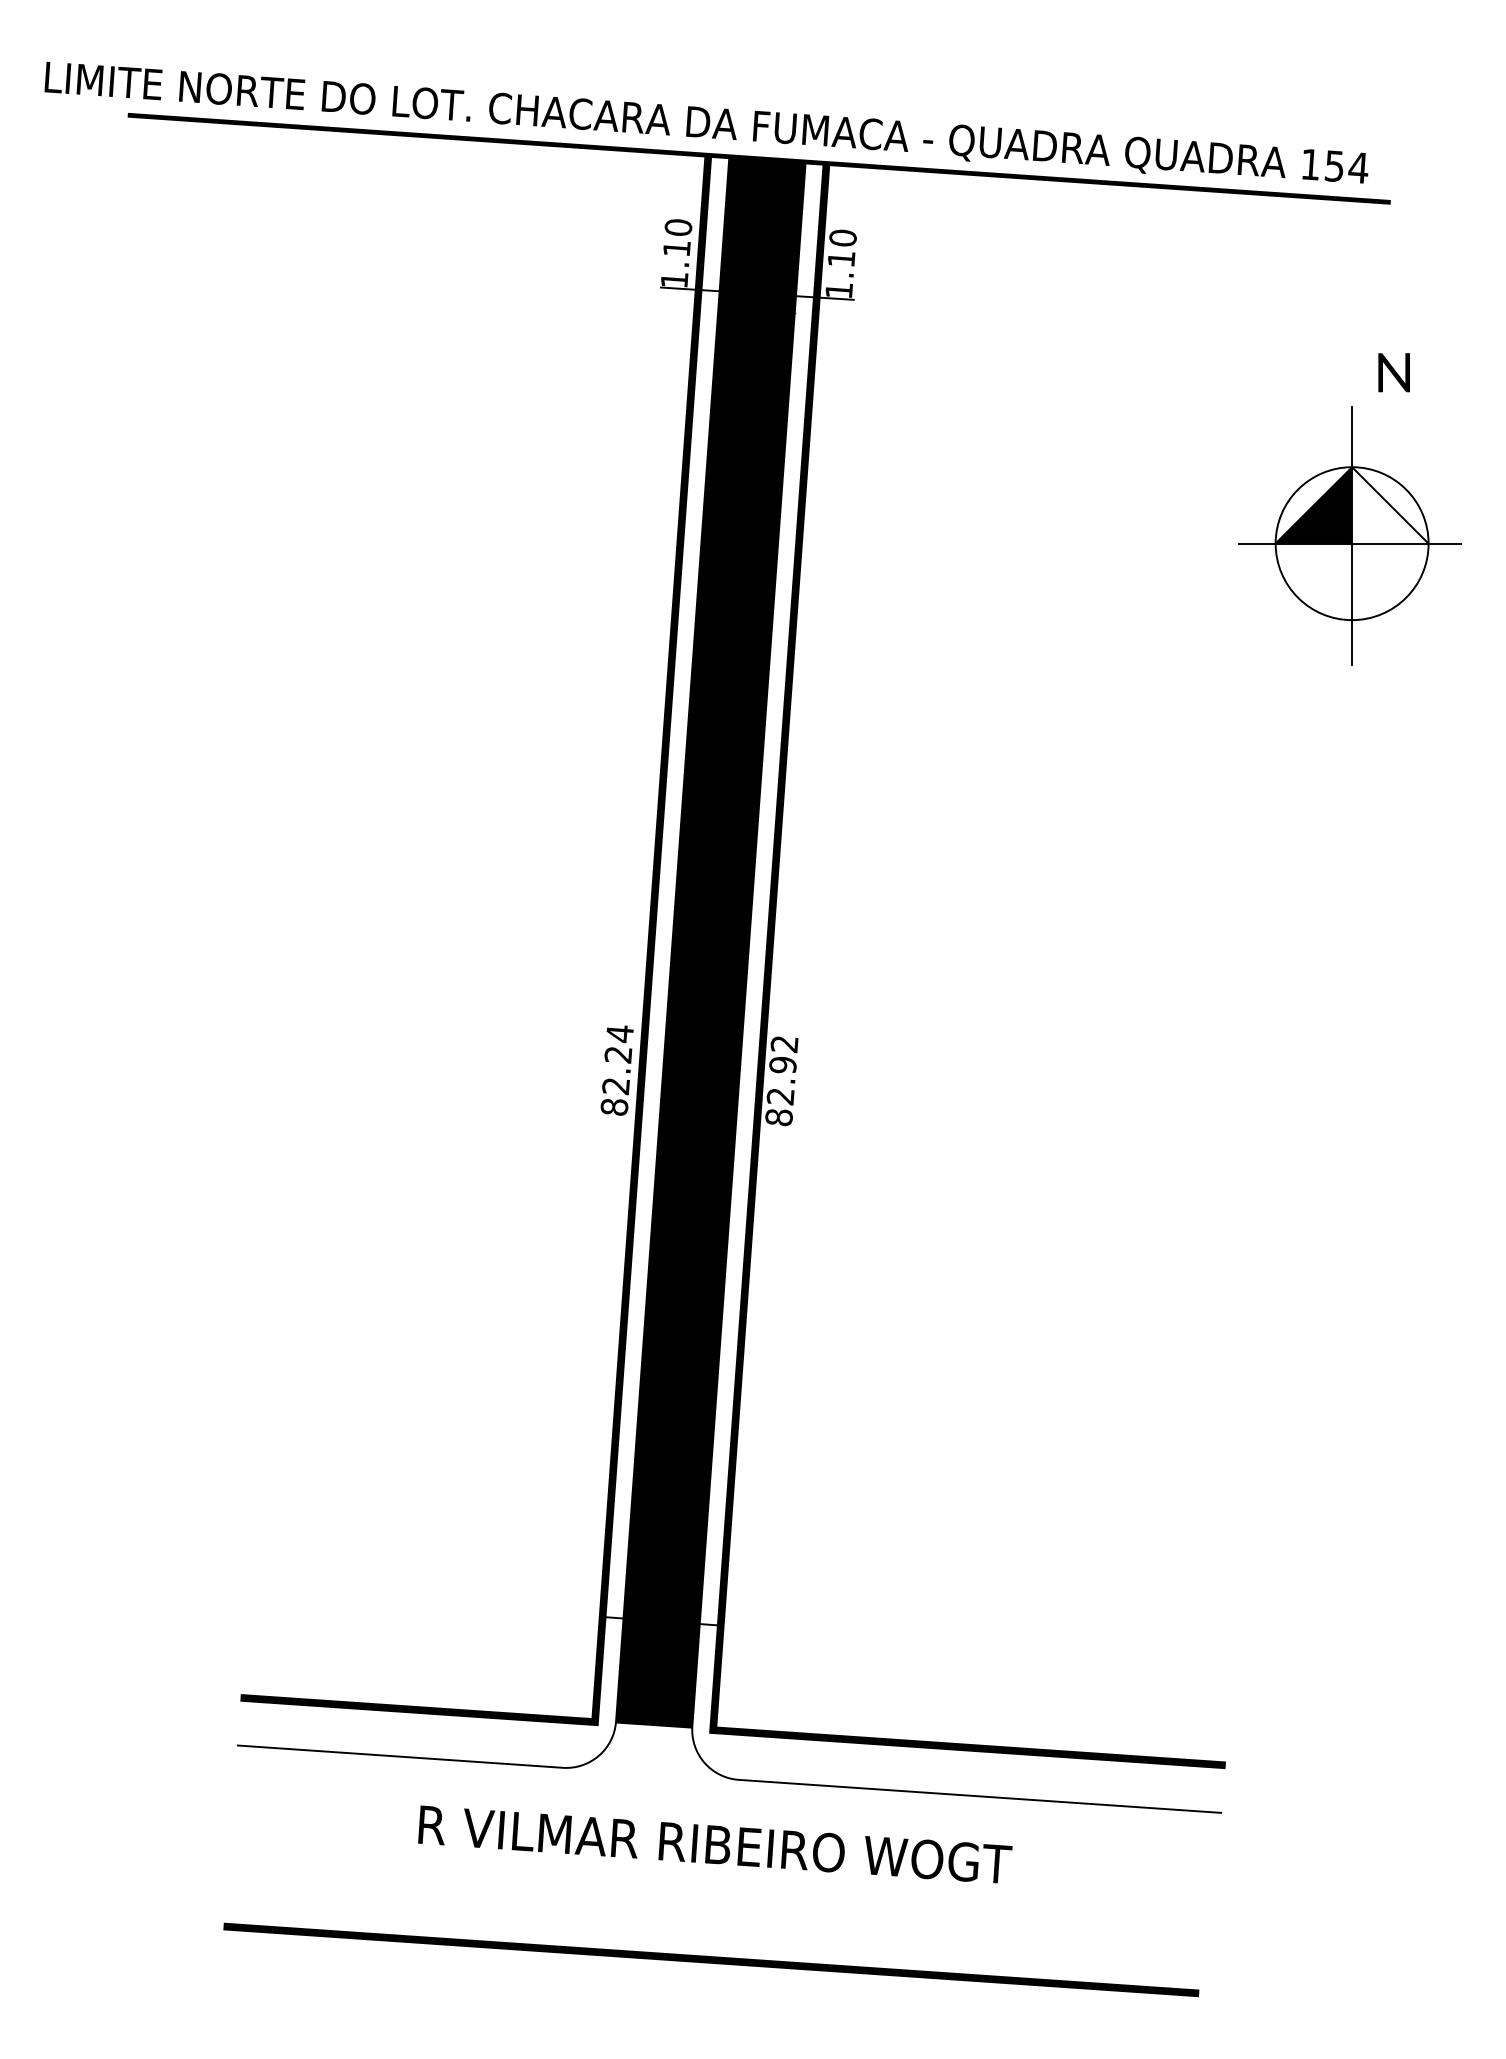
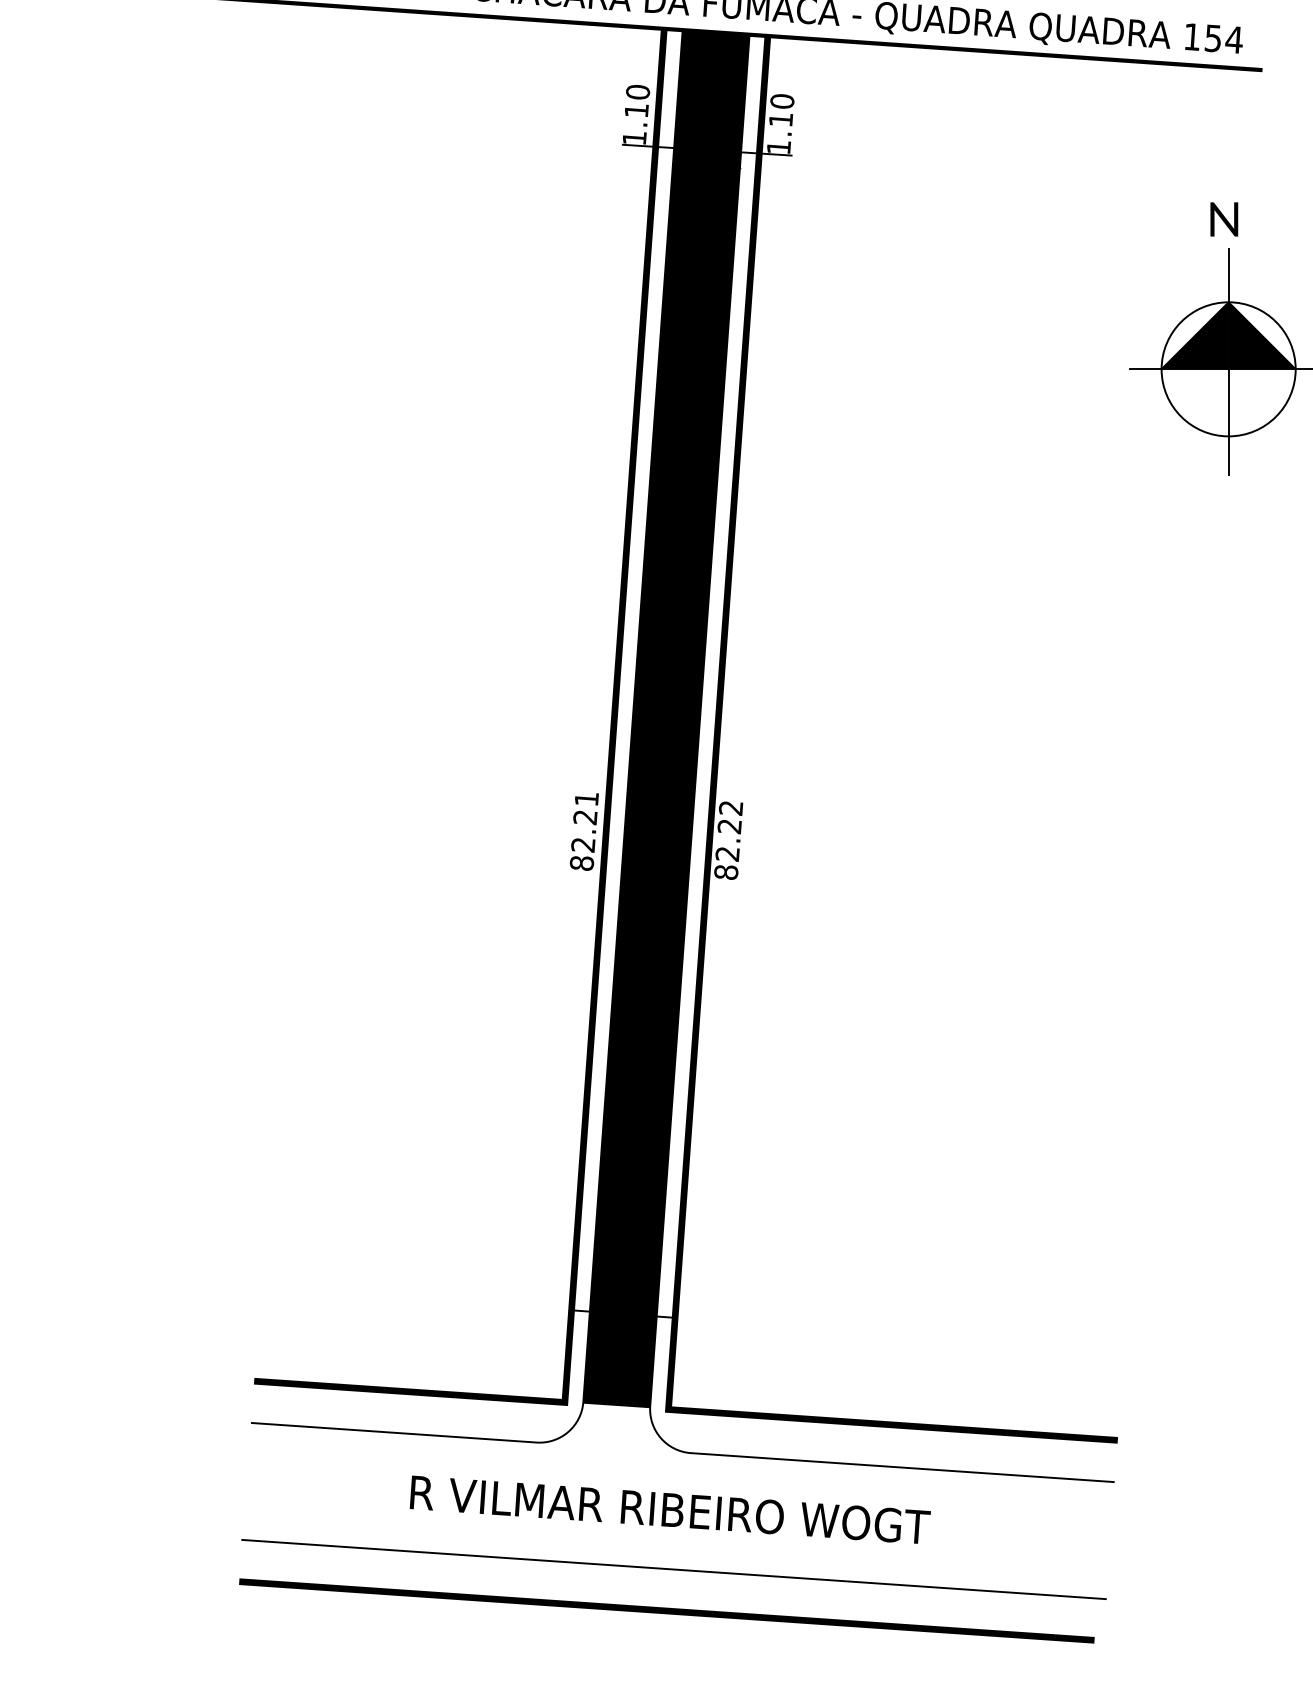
text: (1393, 372) -> (1223, 219), moved
fill: (1390, 505) -> (1262, 335), added
text: (619, 1034) -> (586, 799), 82.24 -> 82.21
text: (782, 1065) -> (729, 826), 82.92 -> 82.22
line: (719, 1912) -> (674, 1569), added

